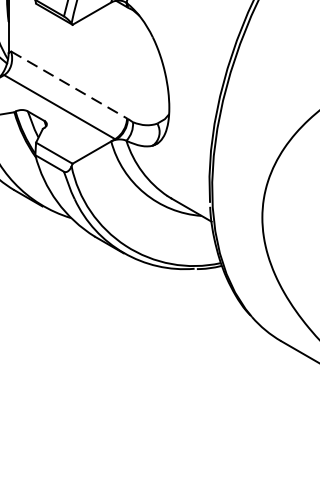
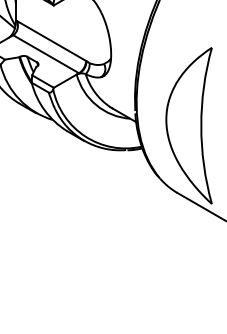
line: (68, 85) -> (51, 41), dashed -> solid

